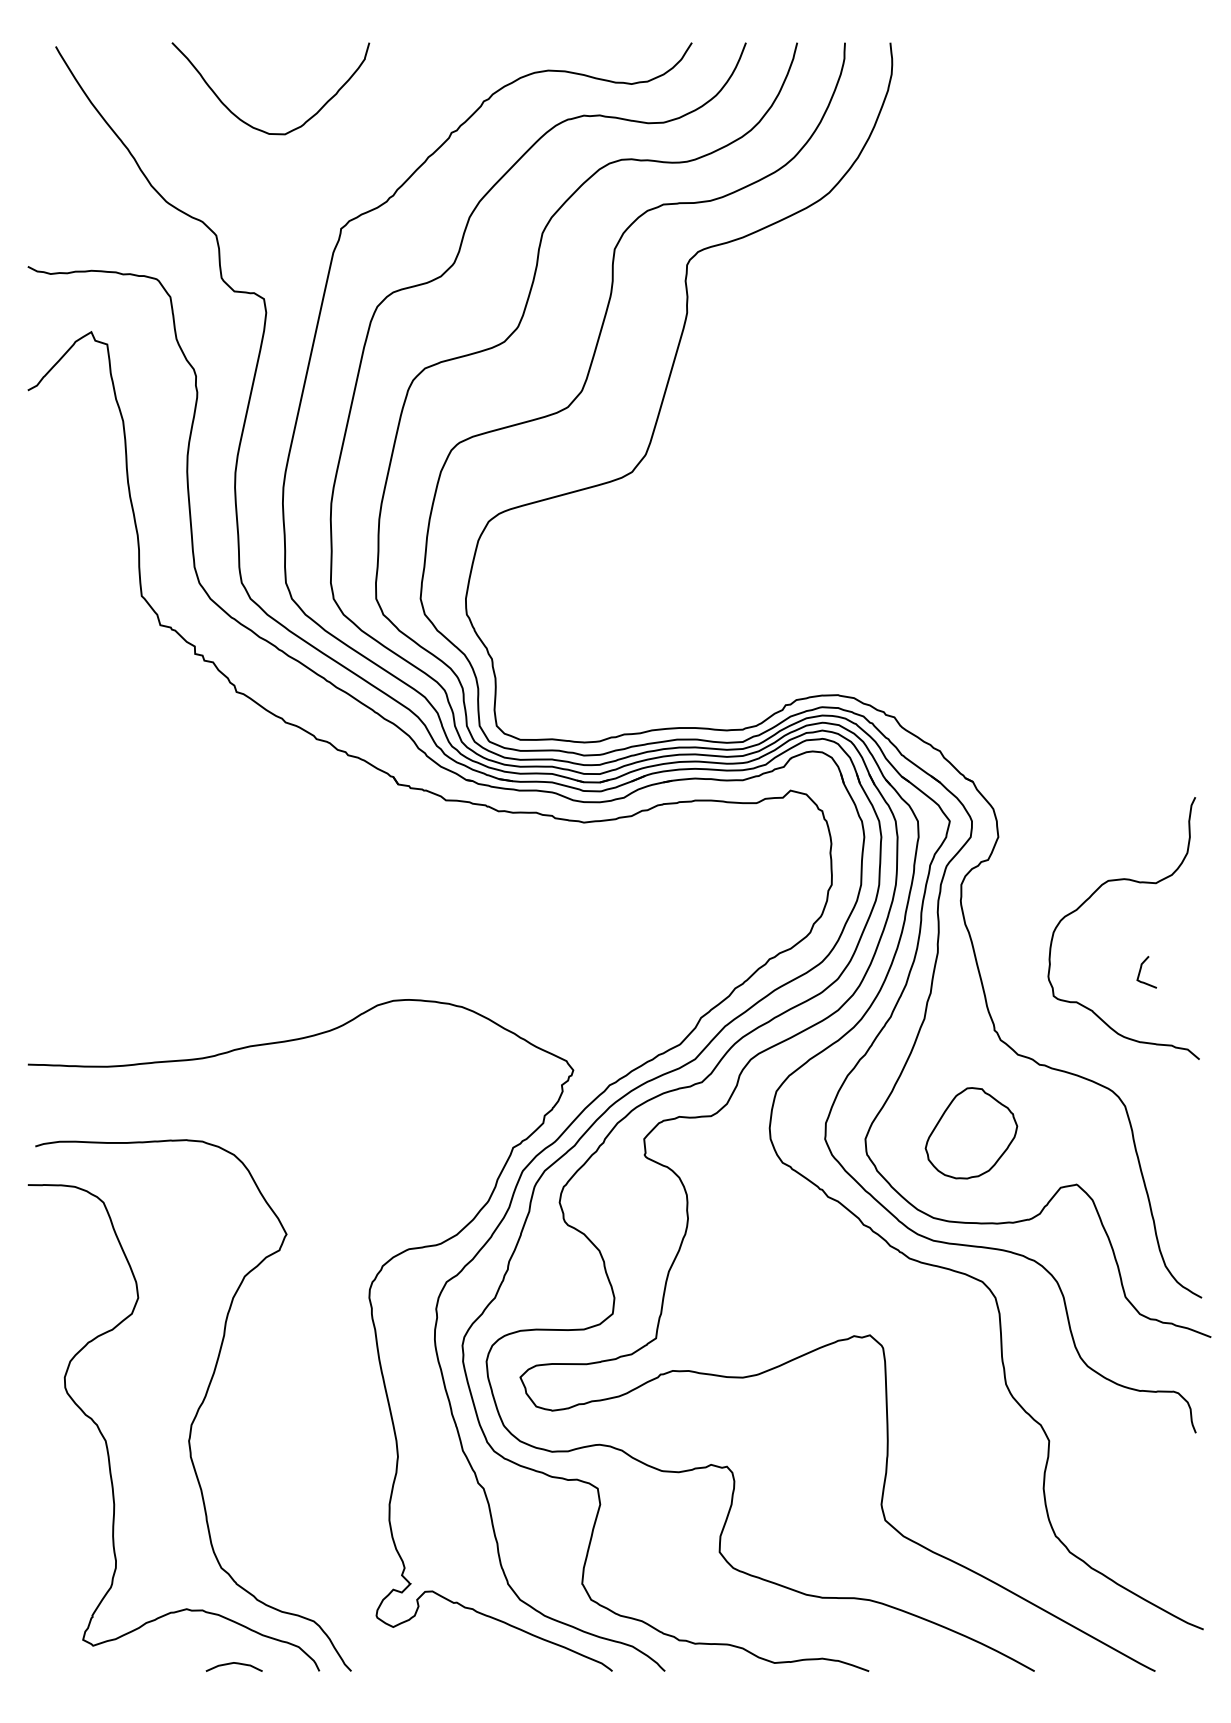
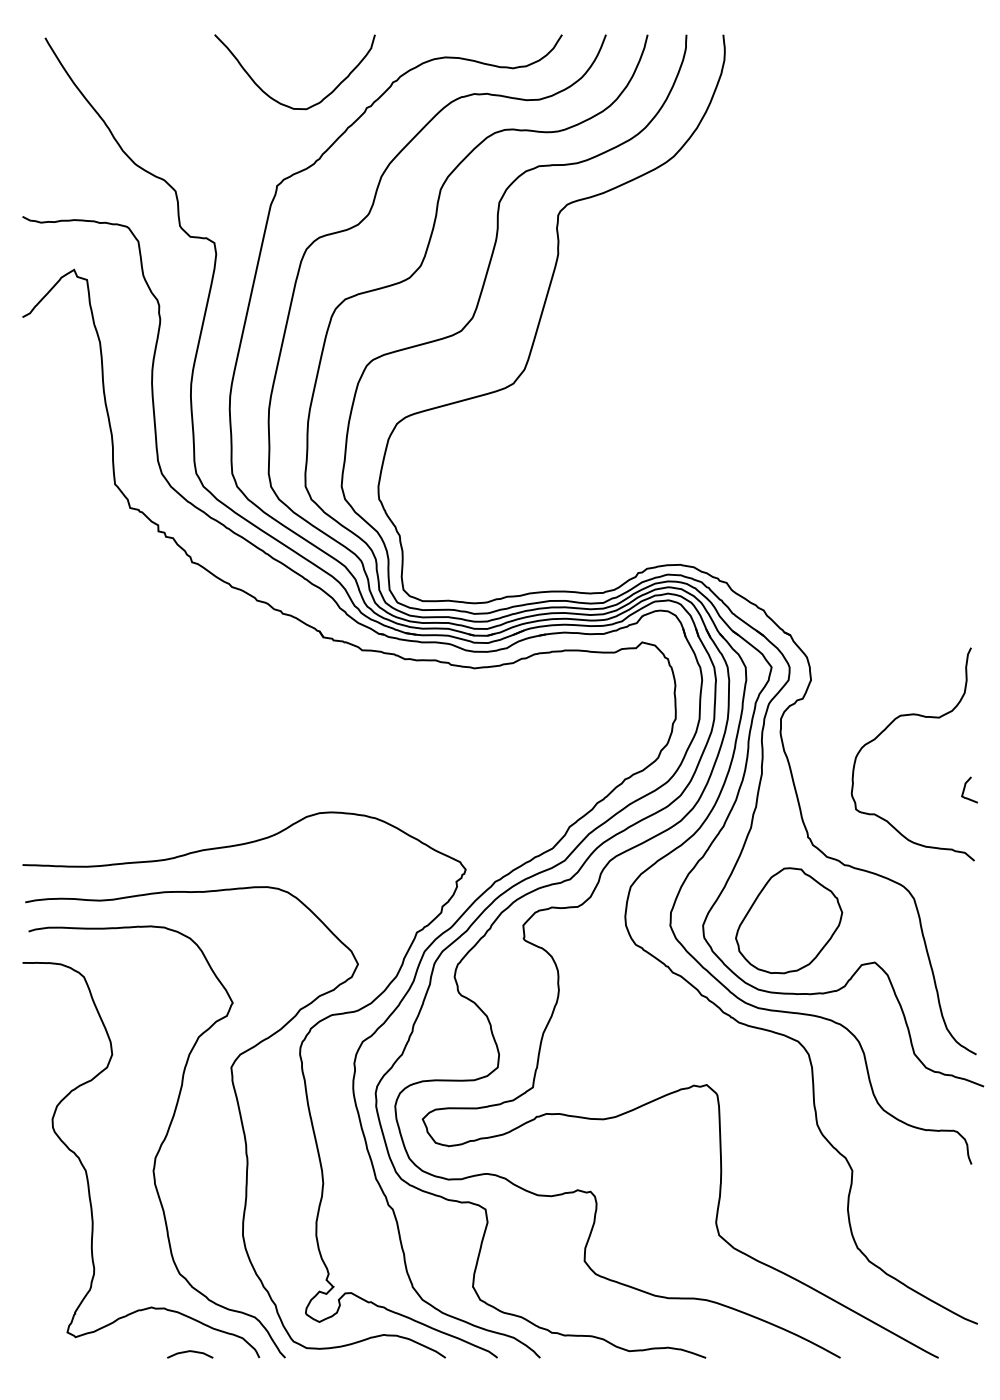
curve: (249, 123) -> (277, 100), moved
curve: (1141, 970) -> (965, 788), moved
part: (971, 1132) -> (789, 920), size x1.43
curve: (296, 1380) -> (240, 1121), added

